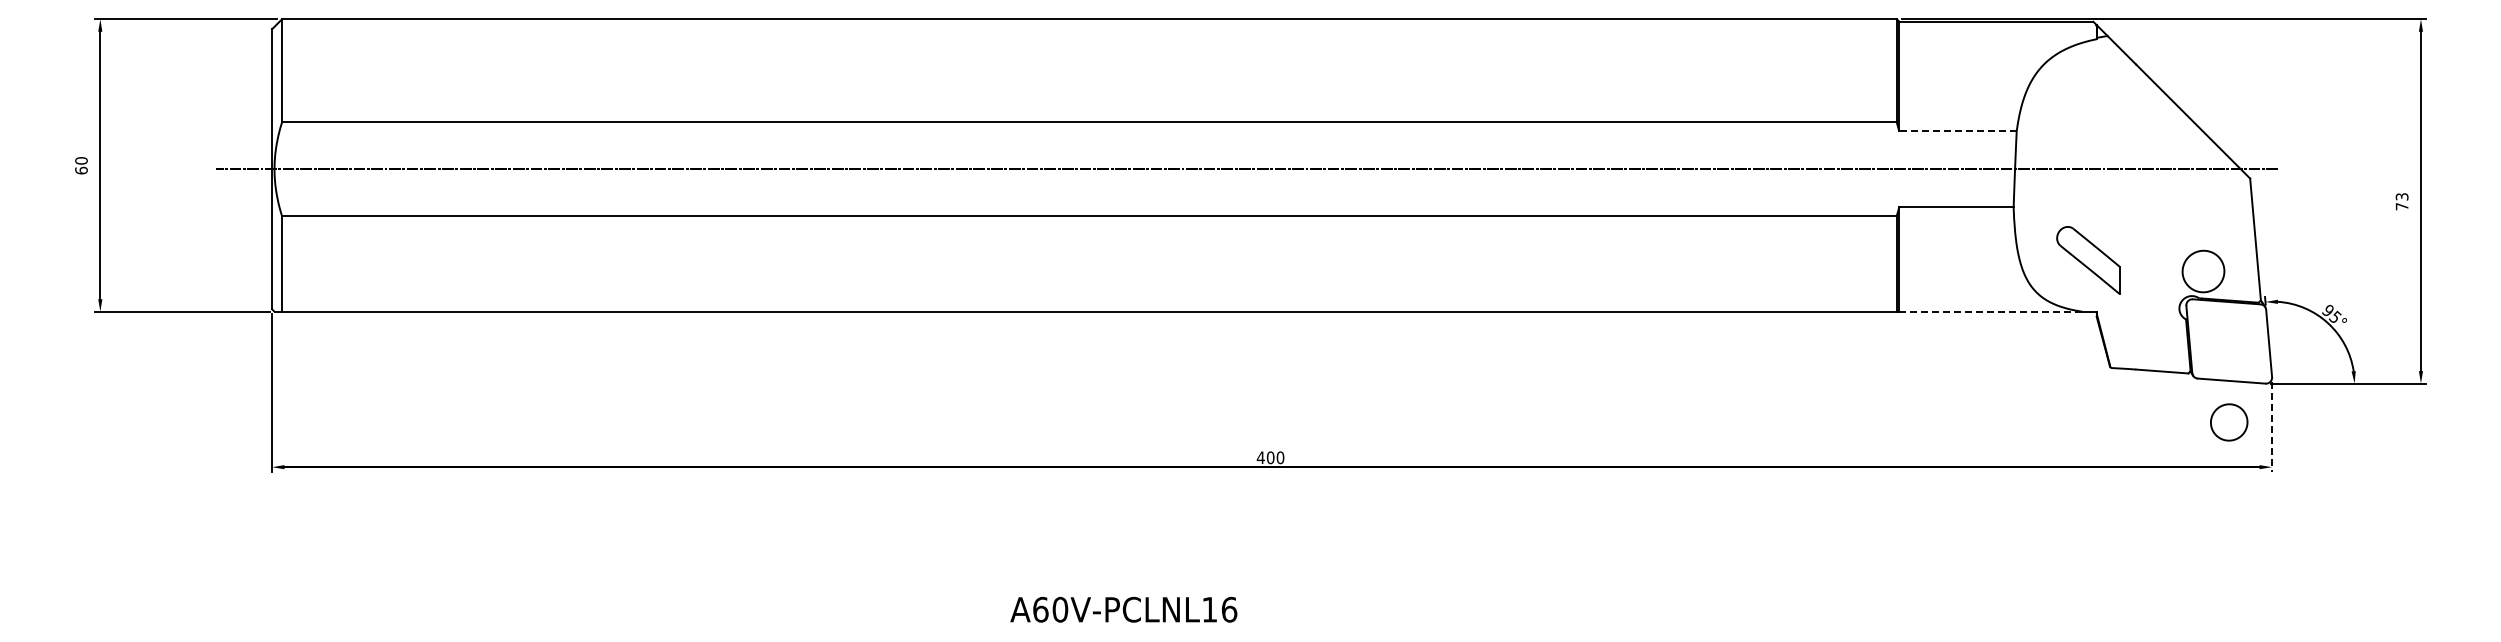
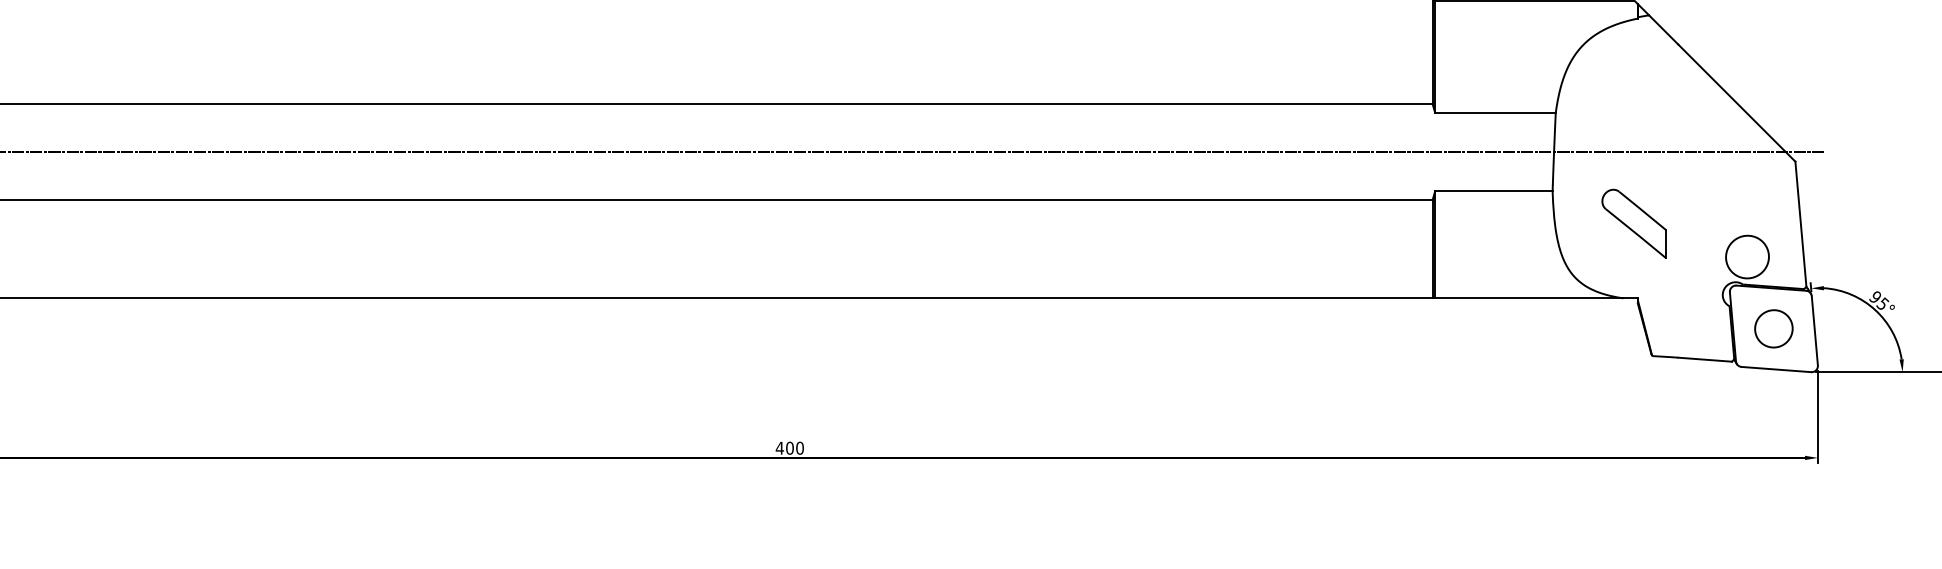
line: (1957, 131) -> (1494, 113), dashed -> solid
part: (2088, 260) -> (1634, 224), moved
line: (1990, 311) -> (1528, 298), dashed -> solid
part: (2229, 422) -> (1774, 328), moved
line: (2272, 427) -> (1818, 417), dashed -> solid

